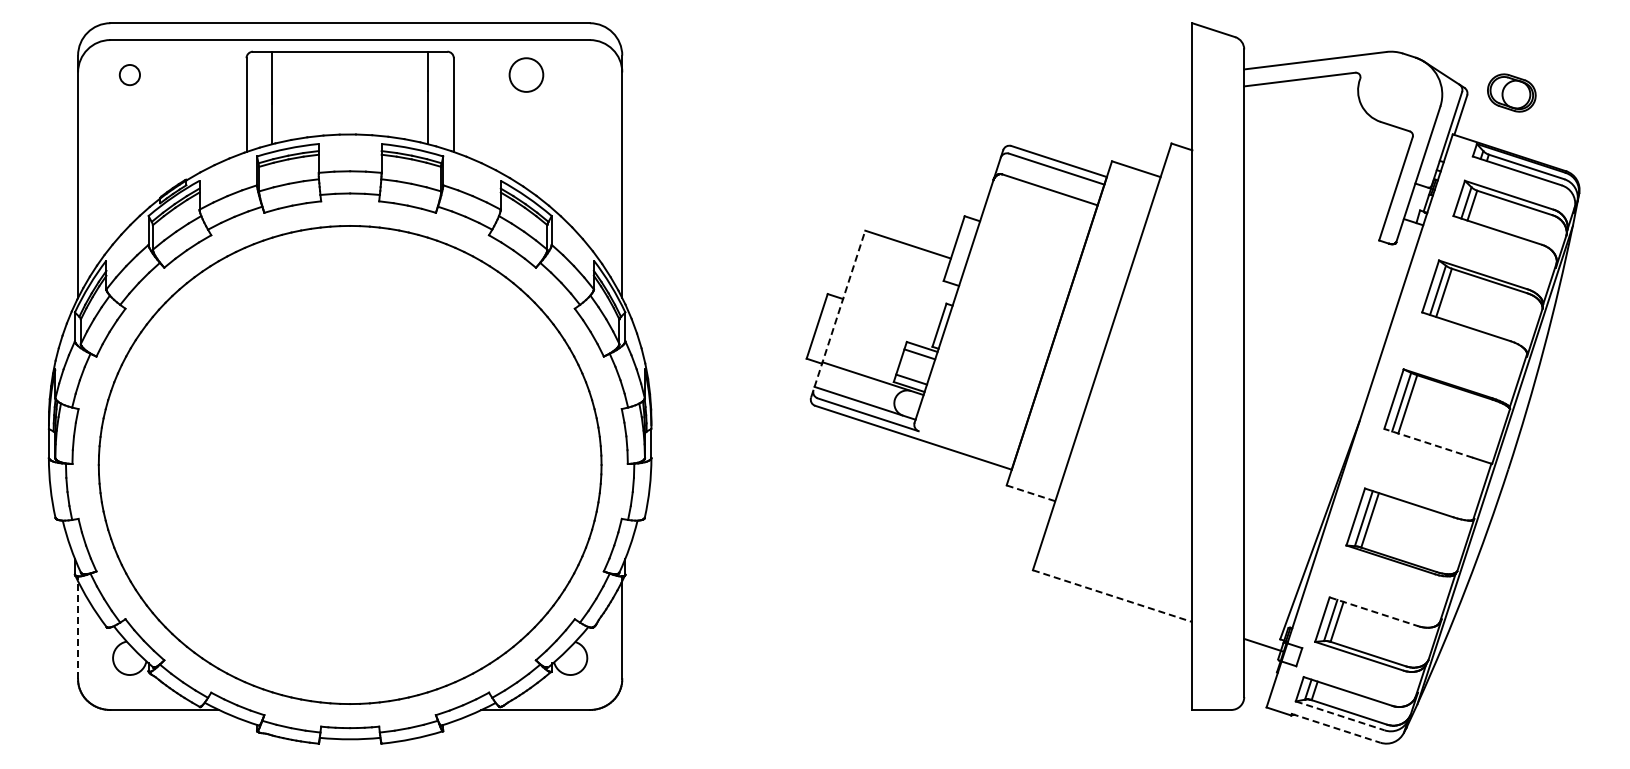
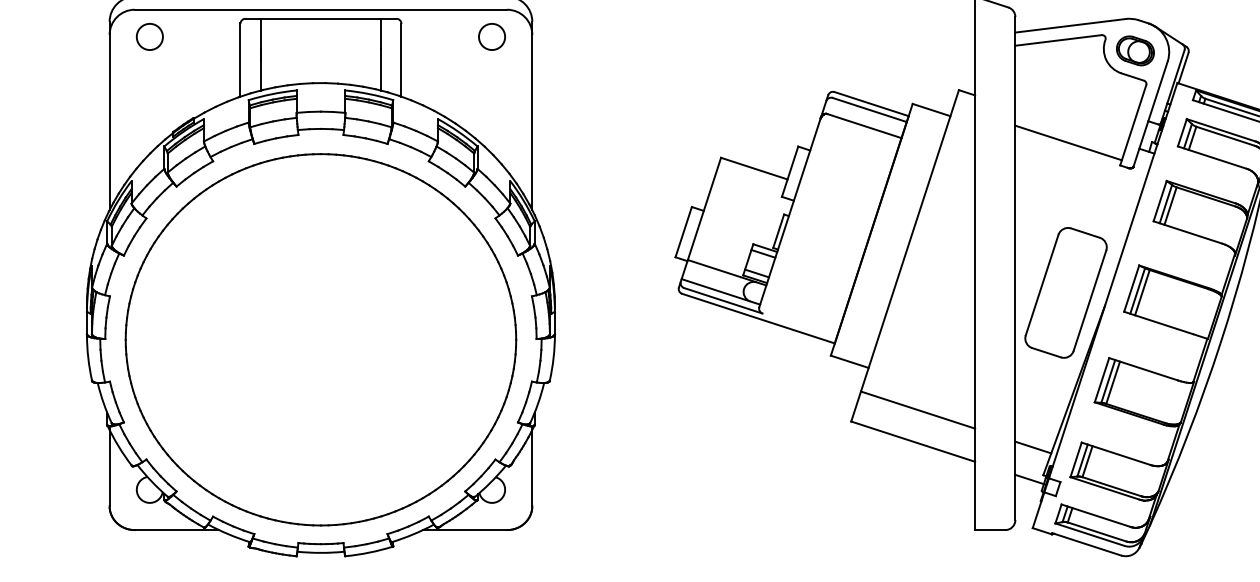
circle: (129, 74) -> (149, 36), size x1.67
circle: (526, 74) -> (492, 36), moved
part: (1511, 92) -> (1135, 50), moved
line: (1312, 211) -> (1068, 142), added
line: (838, 314) -> (700, 222), dashed -> solid
part: (1309, 404) -> (1066, 292), added
line: (1428, 443) -> (1158, 323), dashed -> solid
line: (1031, 493) -> (850, 361), dashed -> solid
line: (1118, 555) -> (917, 410), added
line: (1112, 596) -> (913, 441), dashed -> solid
line: (1267, 603) -> (1033, 447), added
line: (1373, 611) -> (1115, 453), dashed -> solid
line: (78, 627) -> (109, 466), dashed -> solid
line: (1340, 715) -> (1090, 534), dashed -> solid
line: (1336, 728) -> (1087, 544), dashed -> solid

